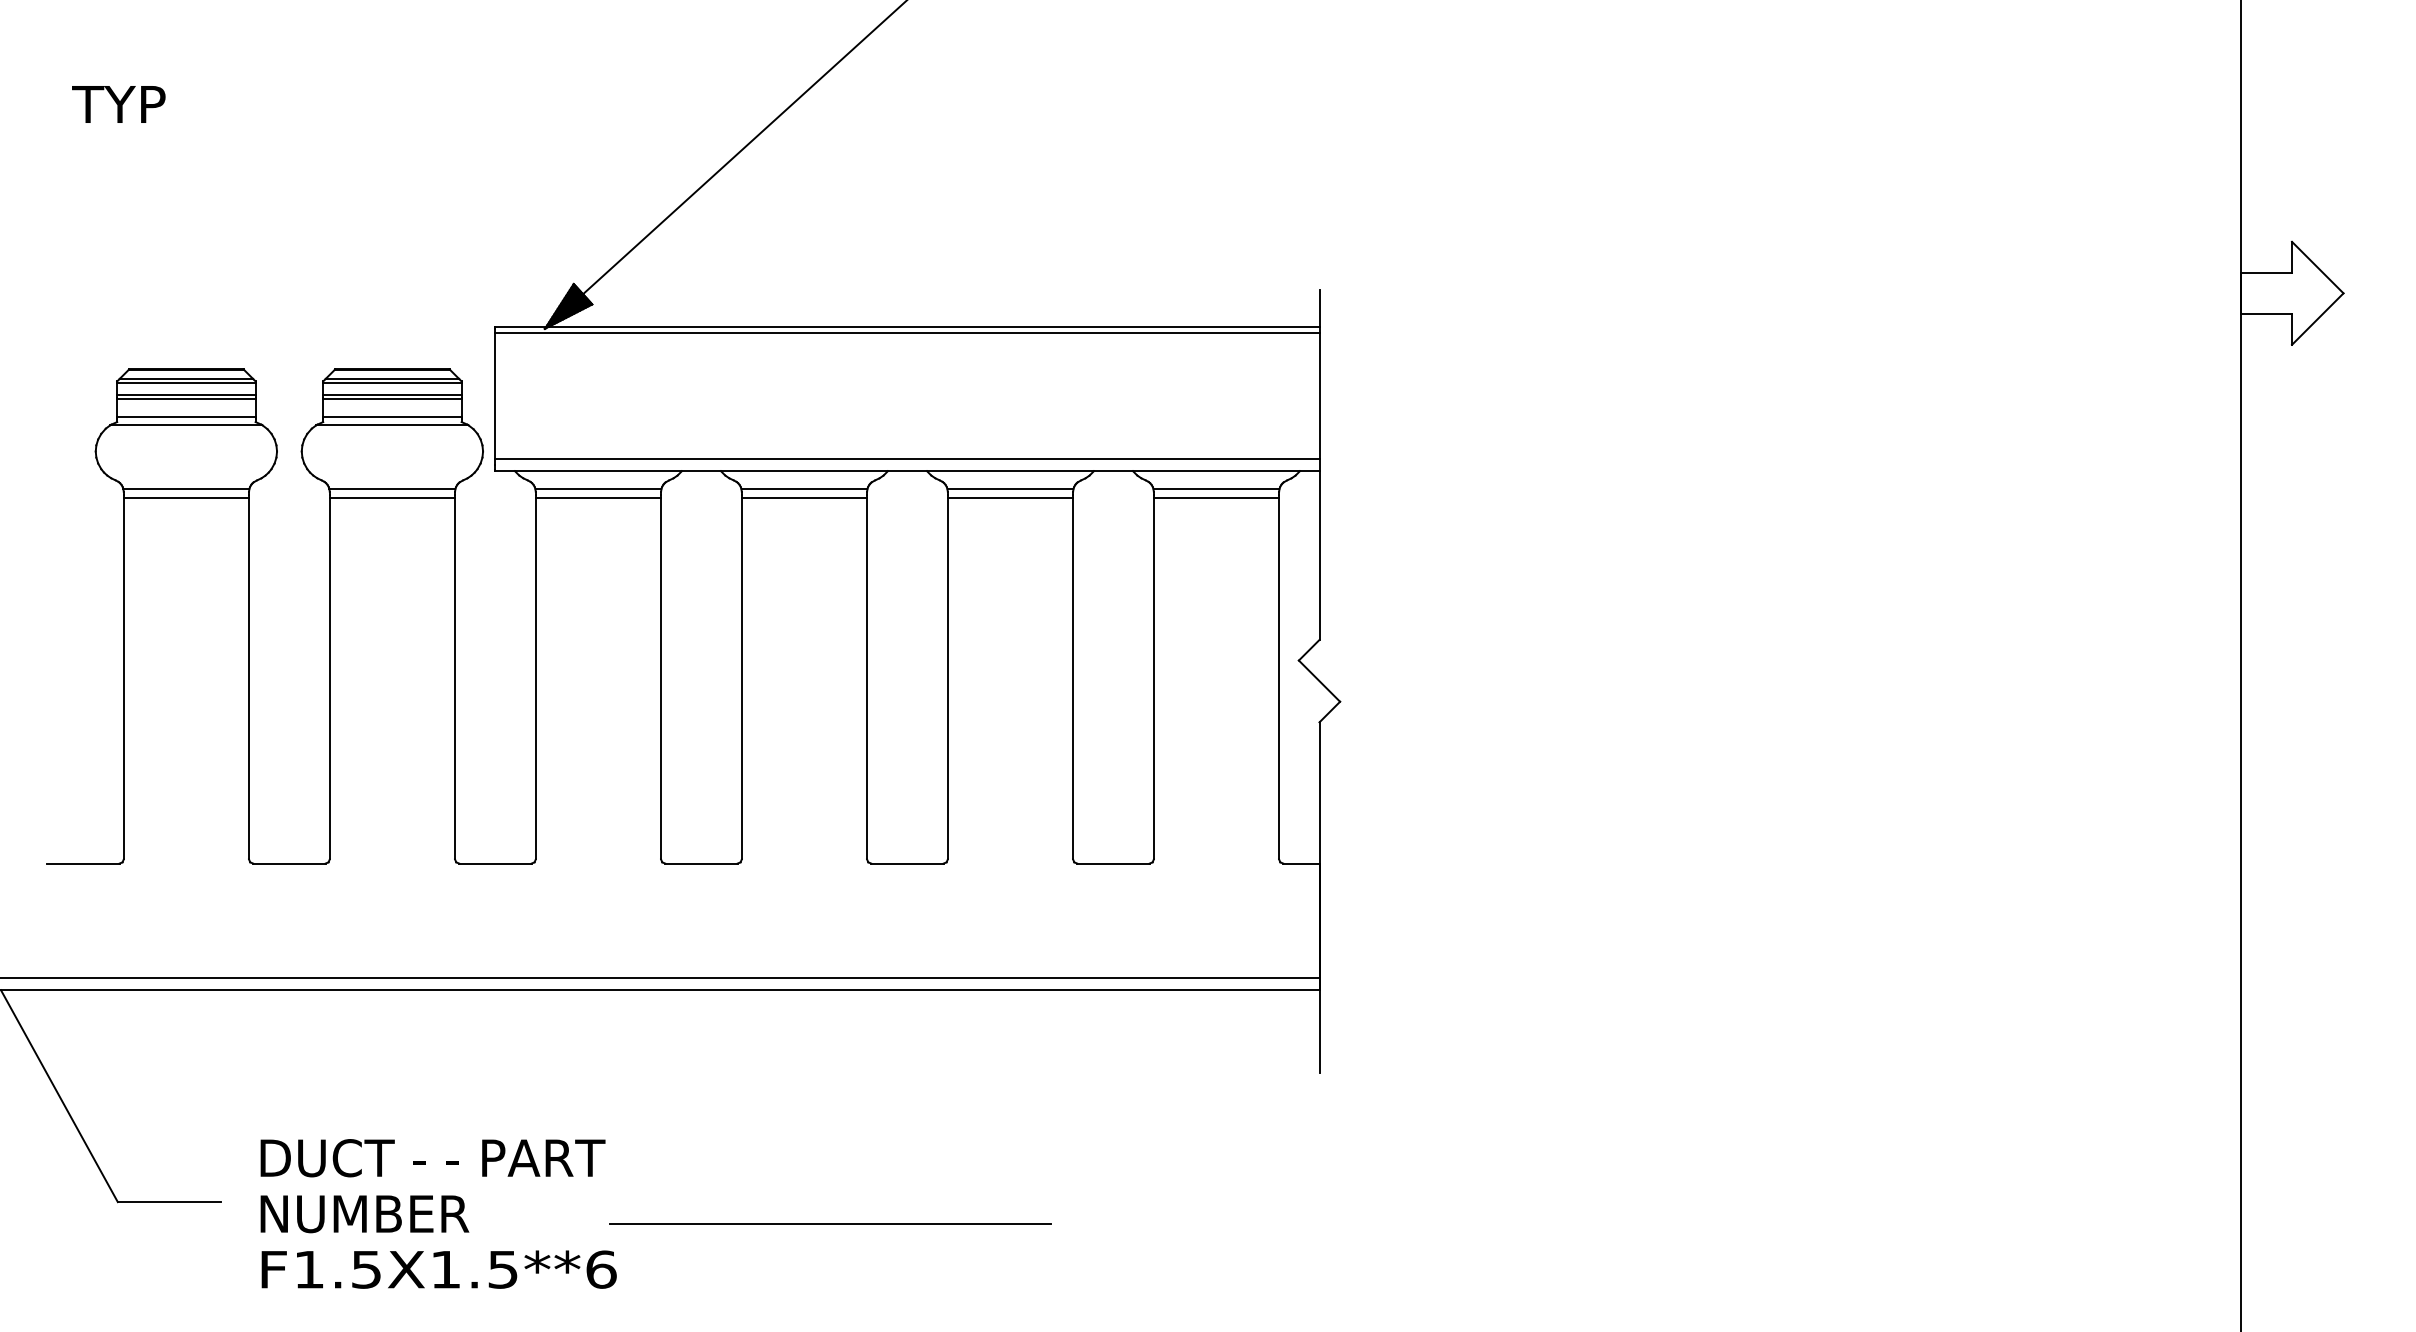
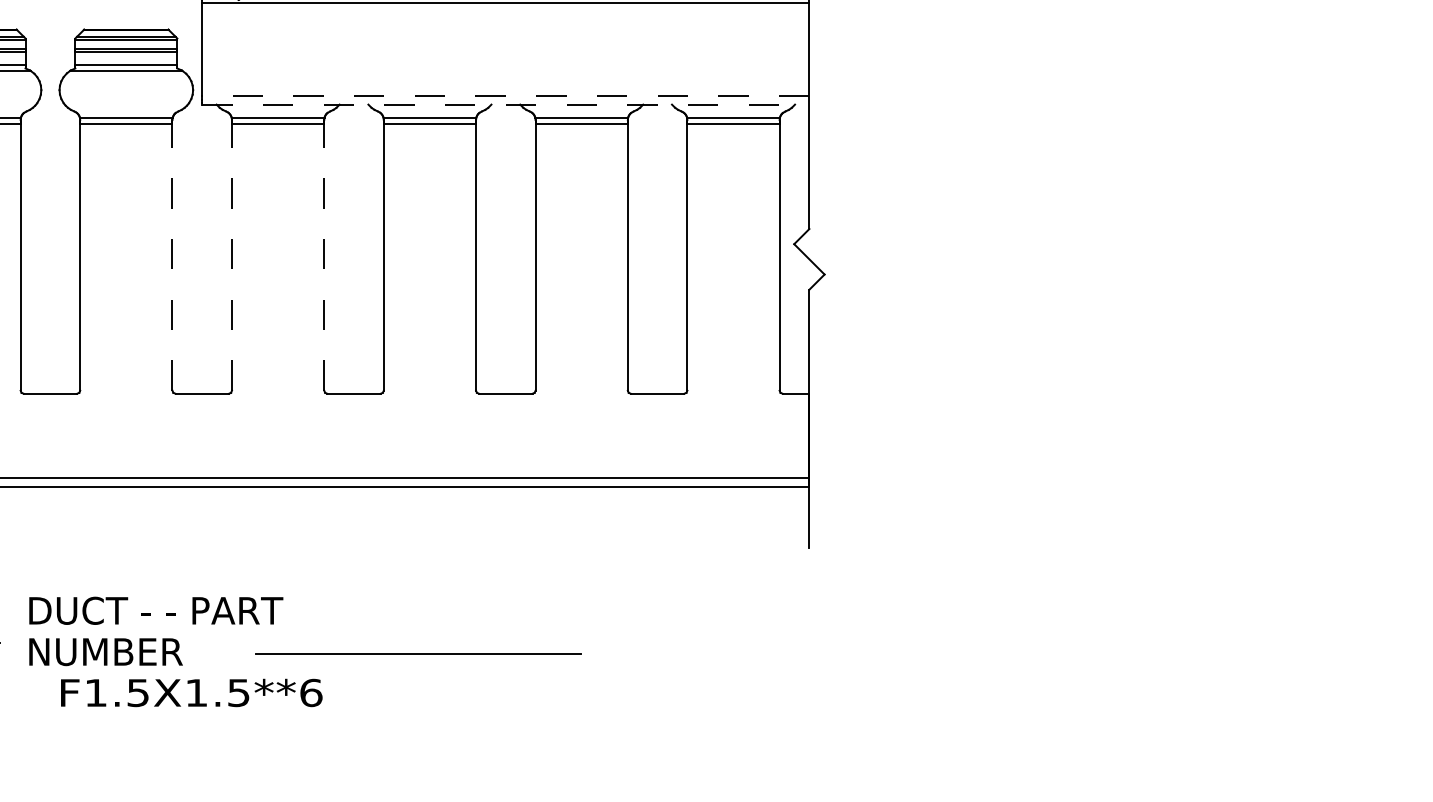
line: (906, 458) -> (505, 95), solid -> dashed
line: (907, 471) -> (505, 104), solid -> dashed
line: (455, 678) -> (172, 257), solid -> dashed
line: (535, 678) -> (231, 257), solid -> dashed
line: (661, 678) -> (324, 257), solid -> dashed
line: (830, 1223) -> (418, 653), moved
text: (438, 1269) -> (191, 692), moved

